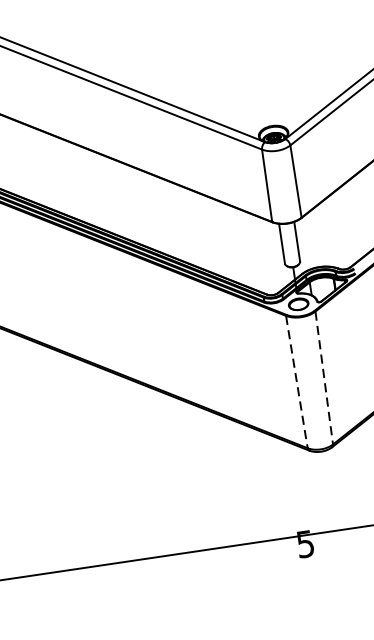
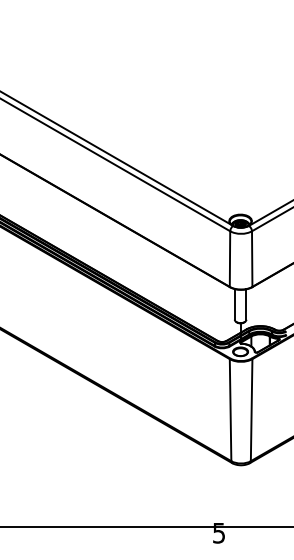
line: (324, 378) -> (251, 410), dashed -> solid
line: (296, 382) -> (230, 410), dashed -> solid

